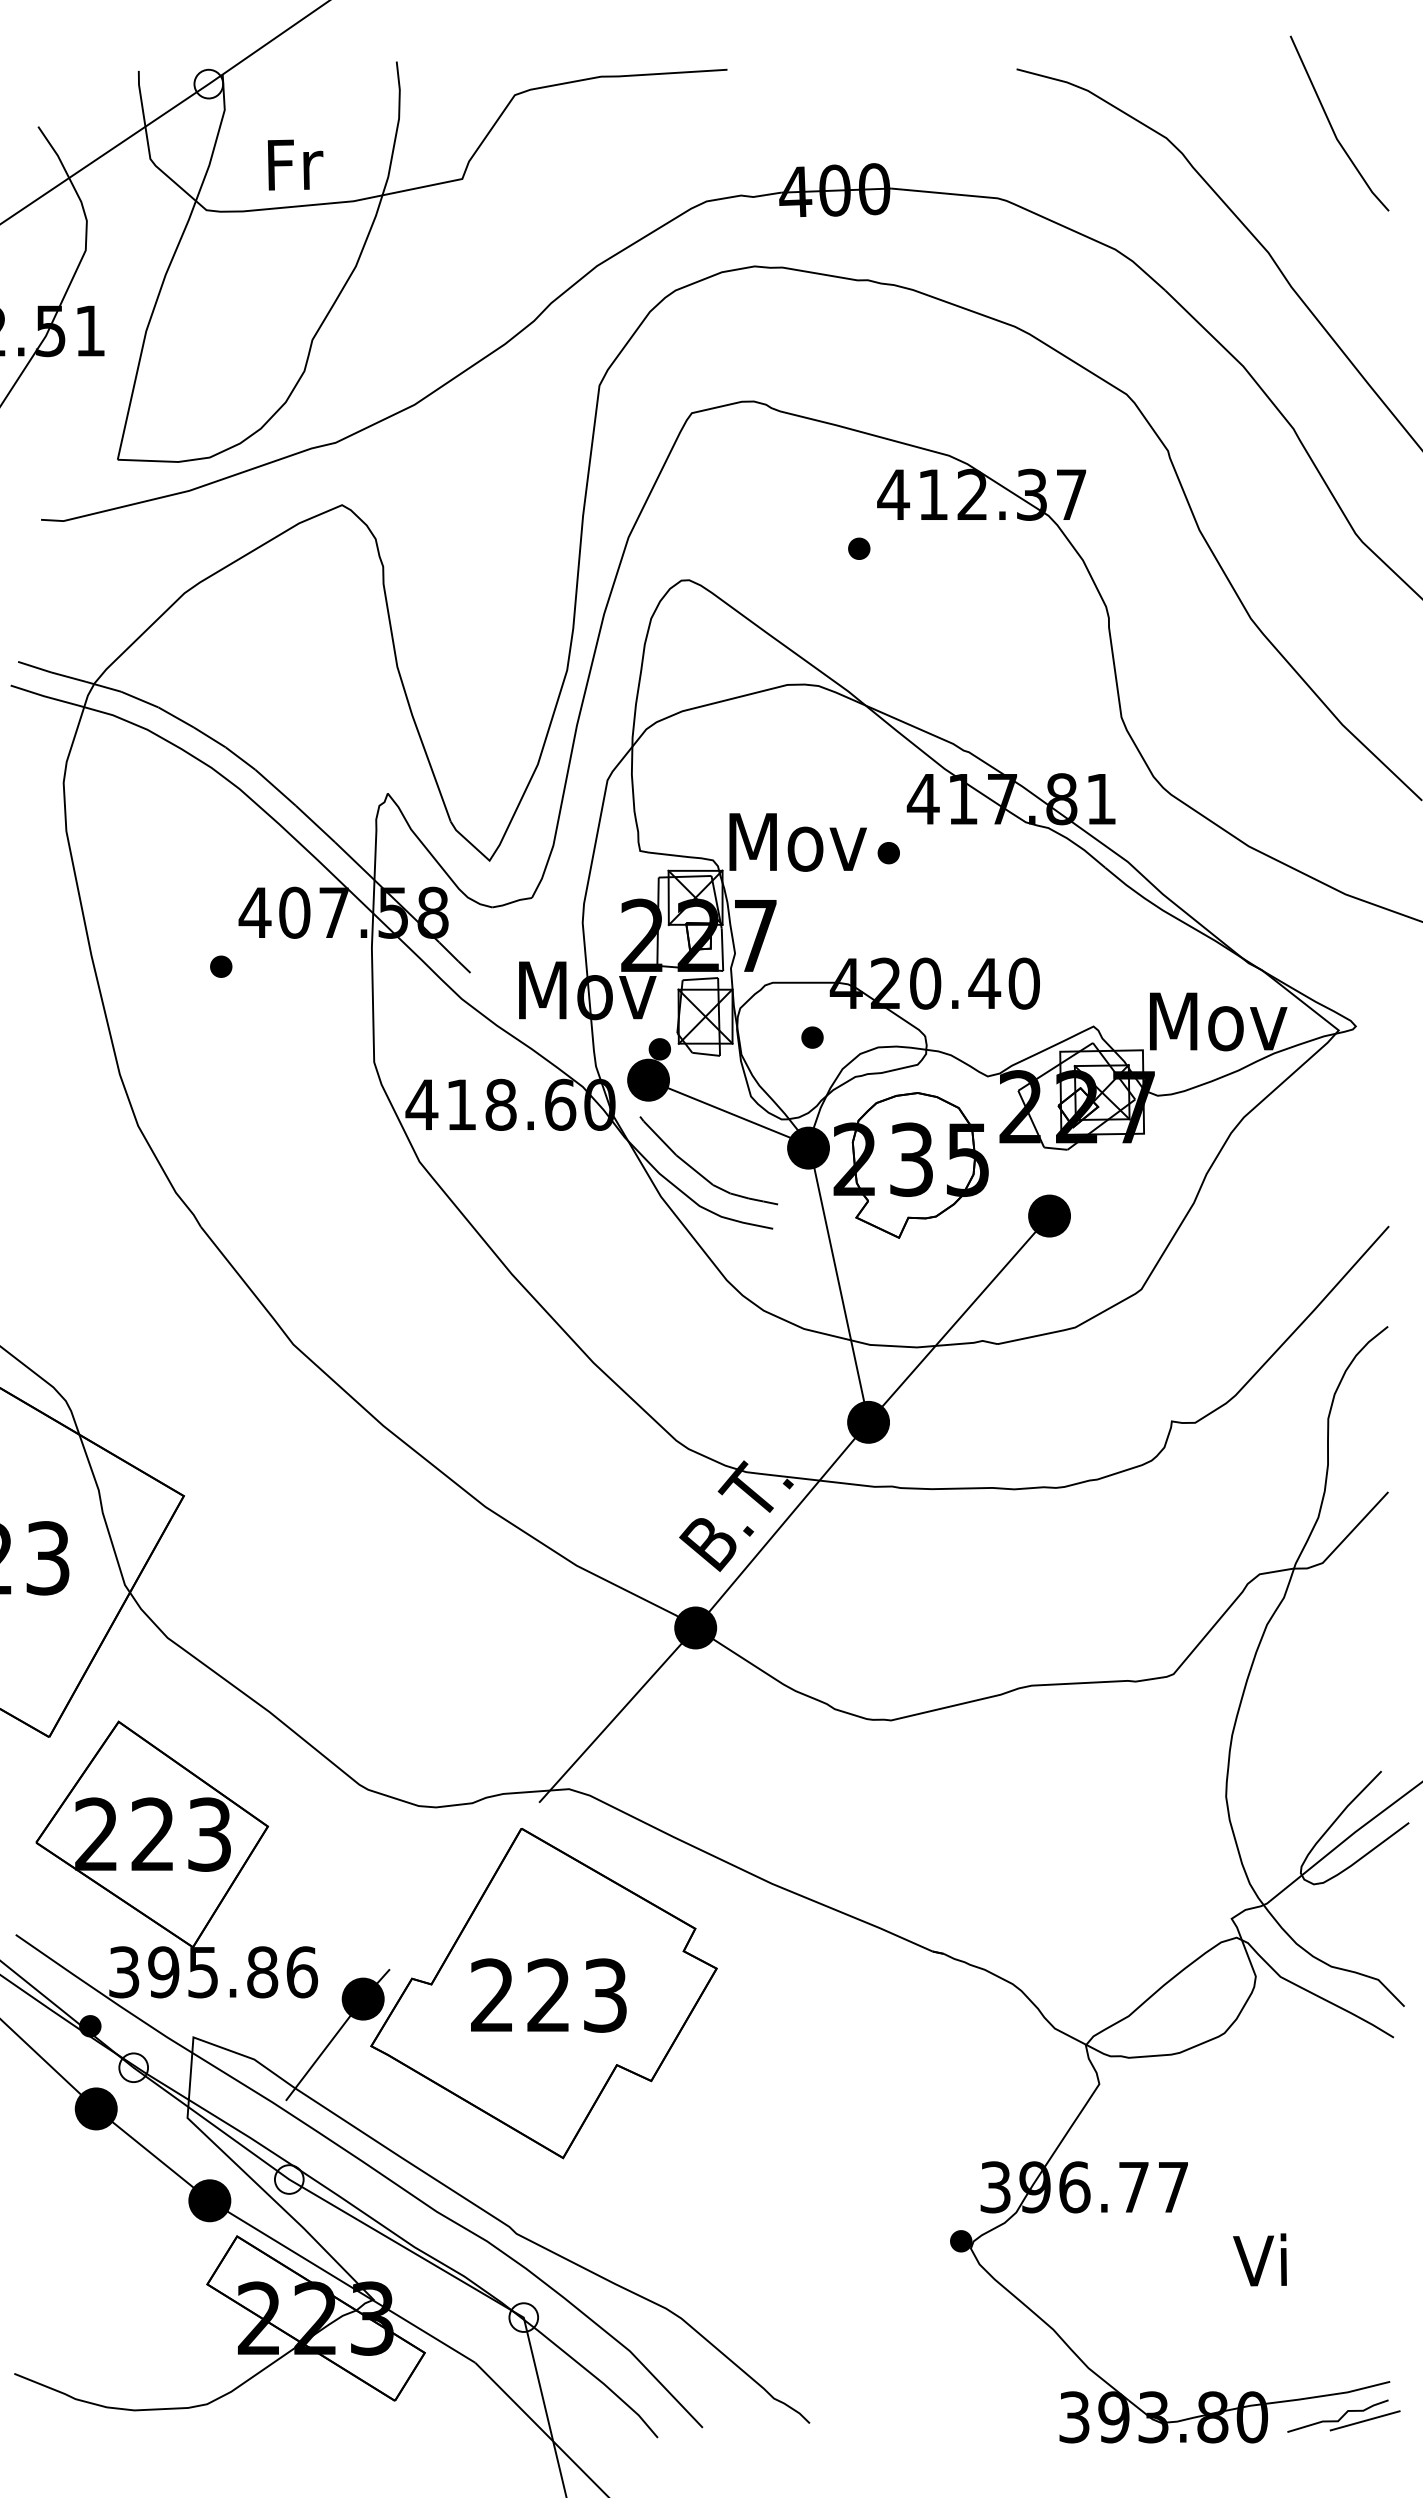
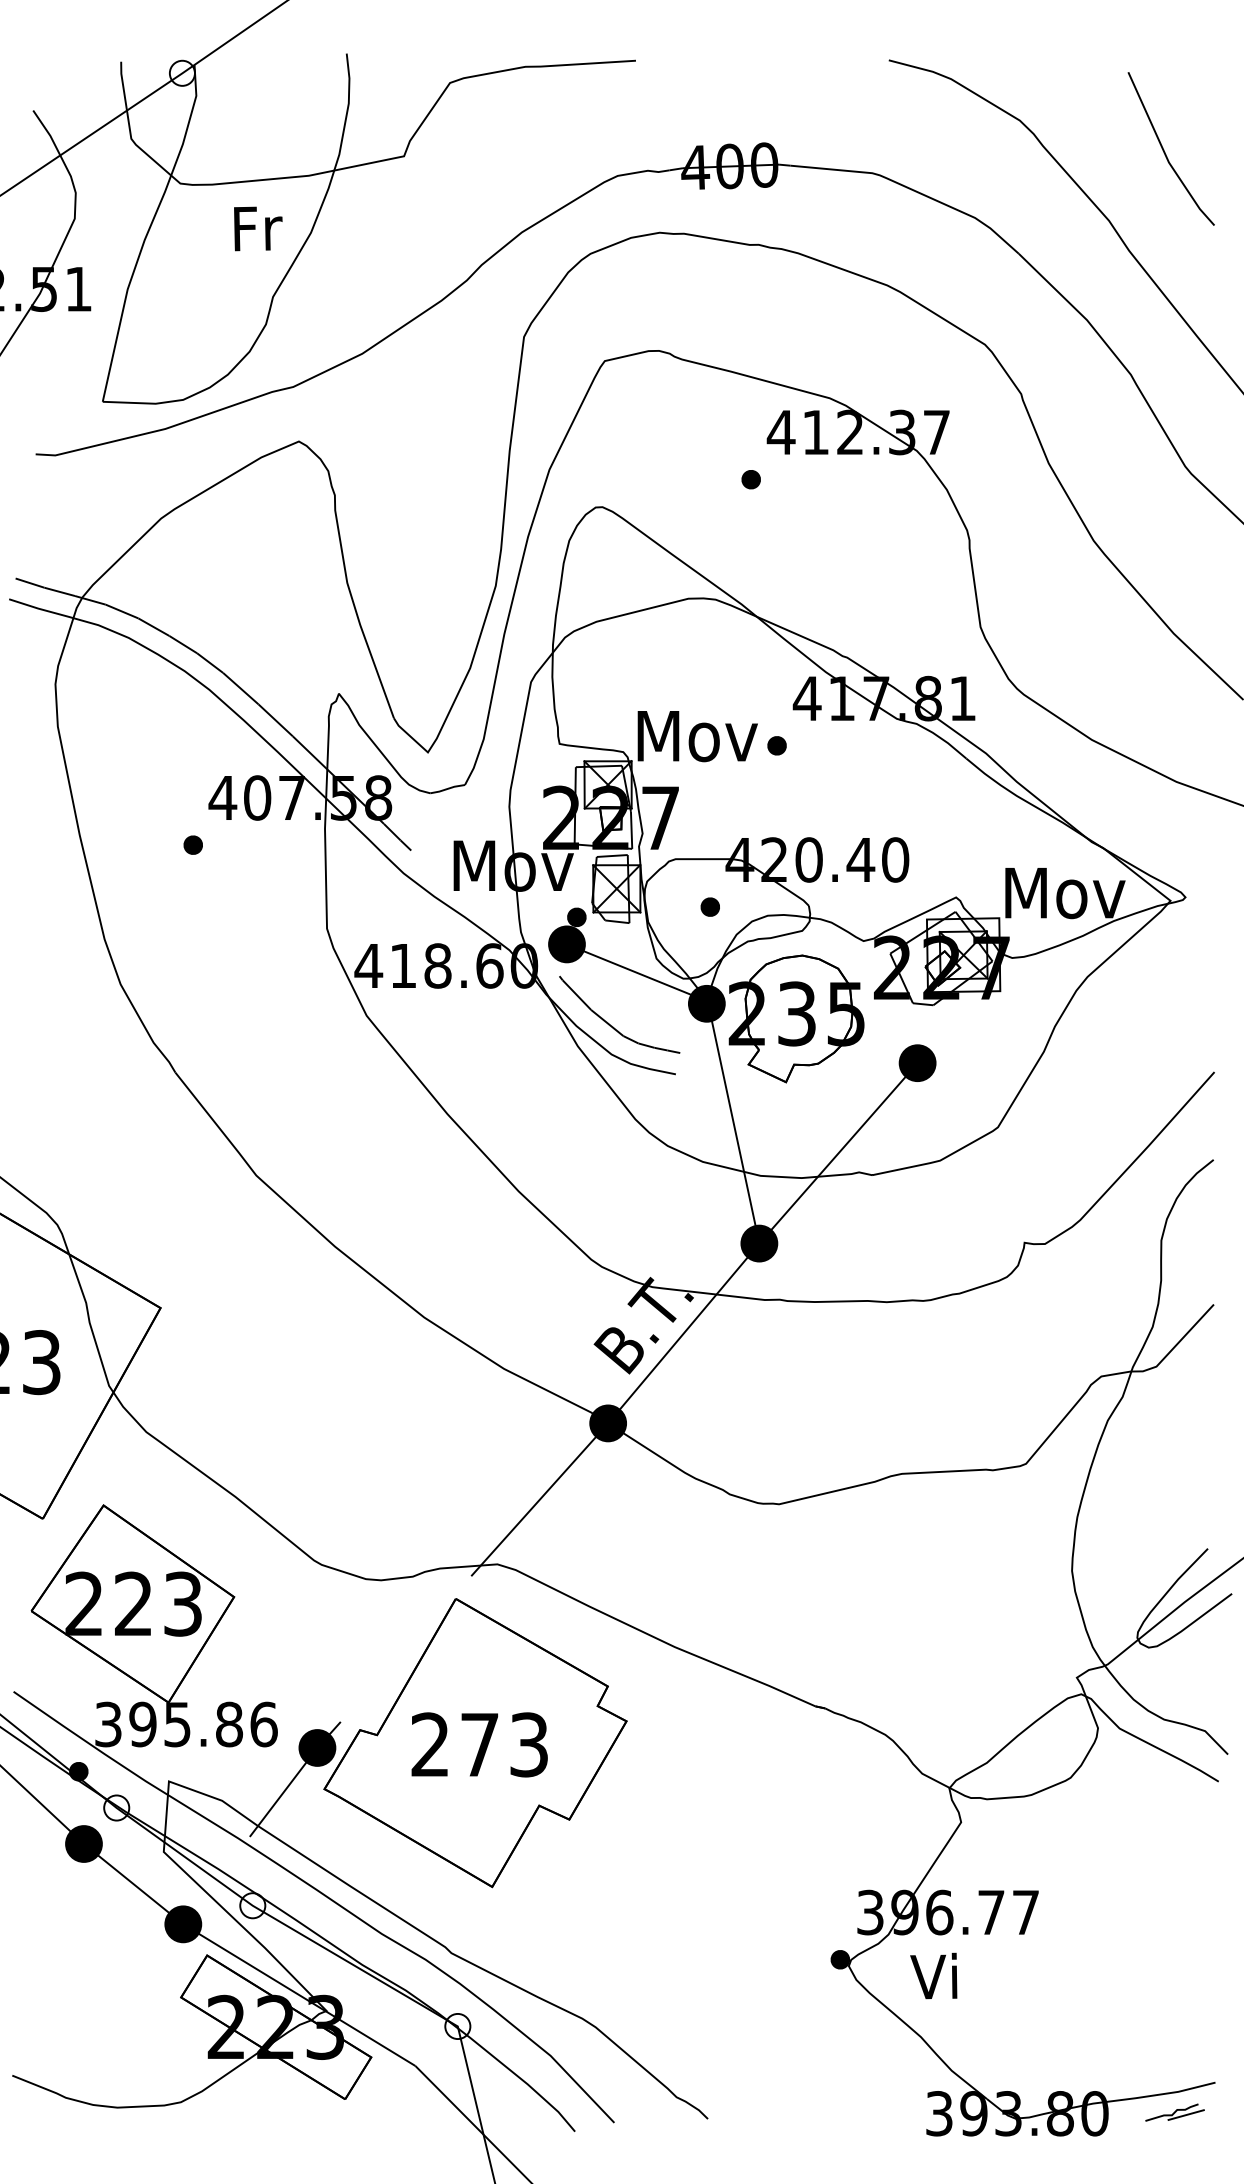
line: (1332, 126) -> (1165, 151), moved
text: (295, 164) -> (258, 228), moved
text: (548, 1994) -> (479, 1743), 223 -> 273
text: (1259, 2259) -> (933, 1975), moved
part: (1343, 2415) -> (1174, 2112), size x0.6

